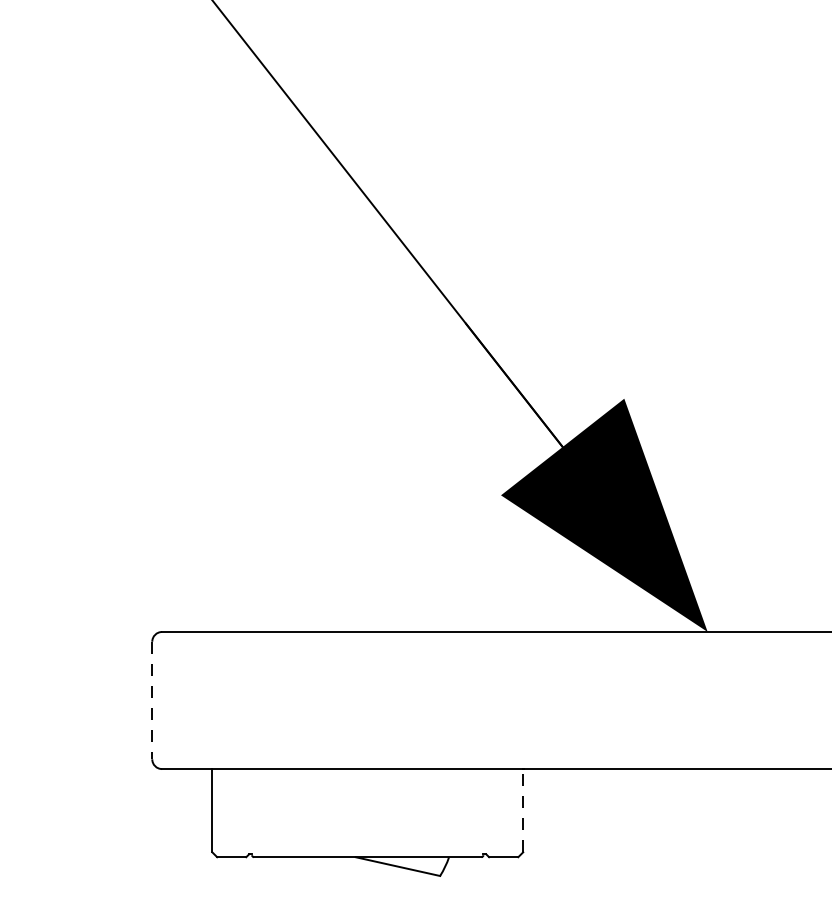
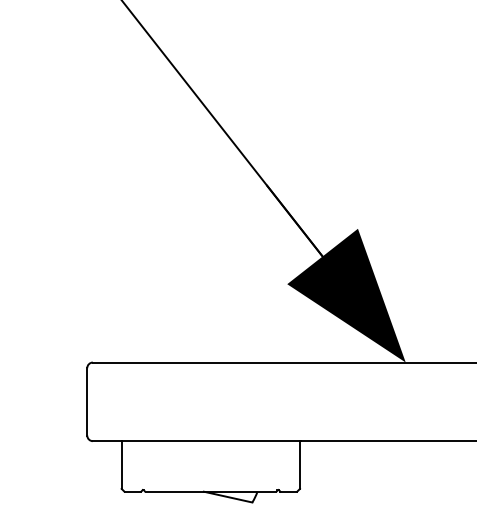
line: (152, 699) -> (87, 401), dashed -> solid
line: (522, 811) -> (299, 465), dashed -> solid

